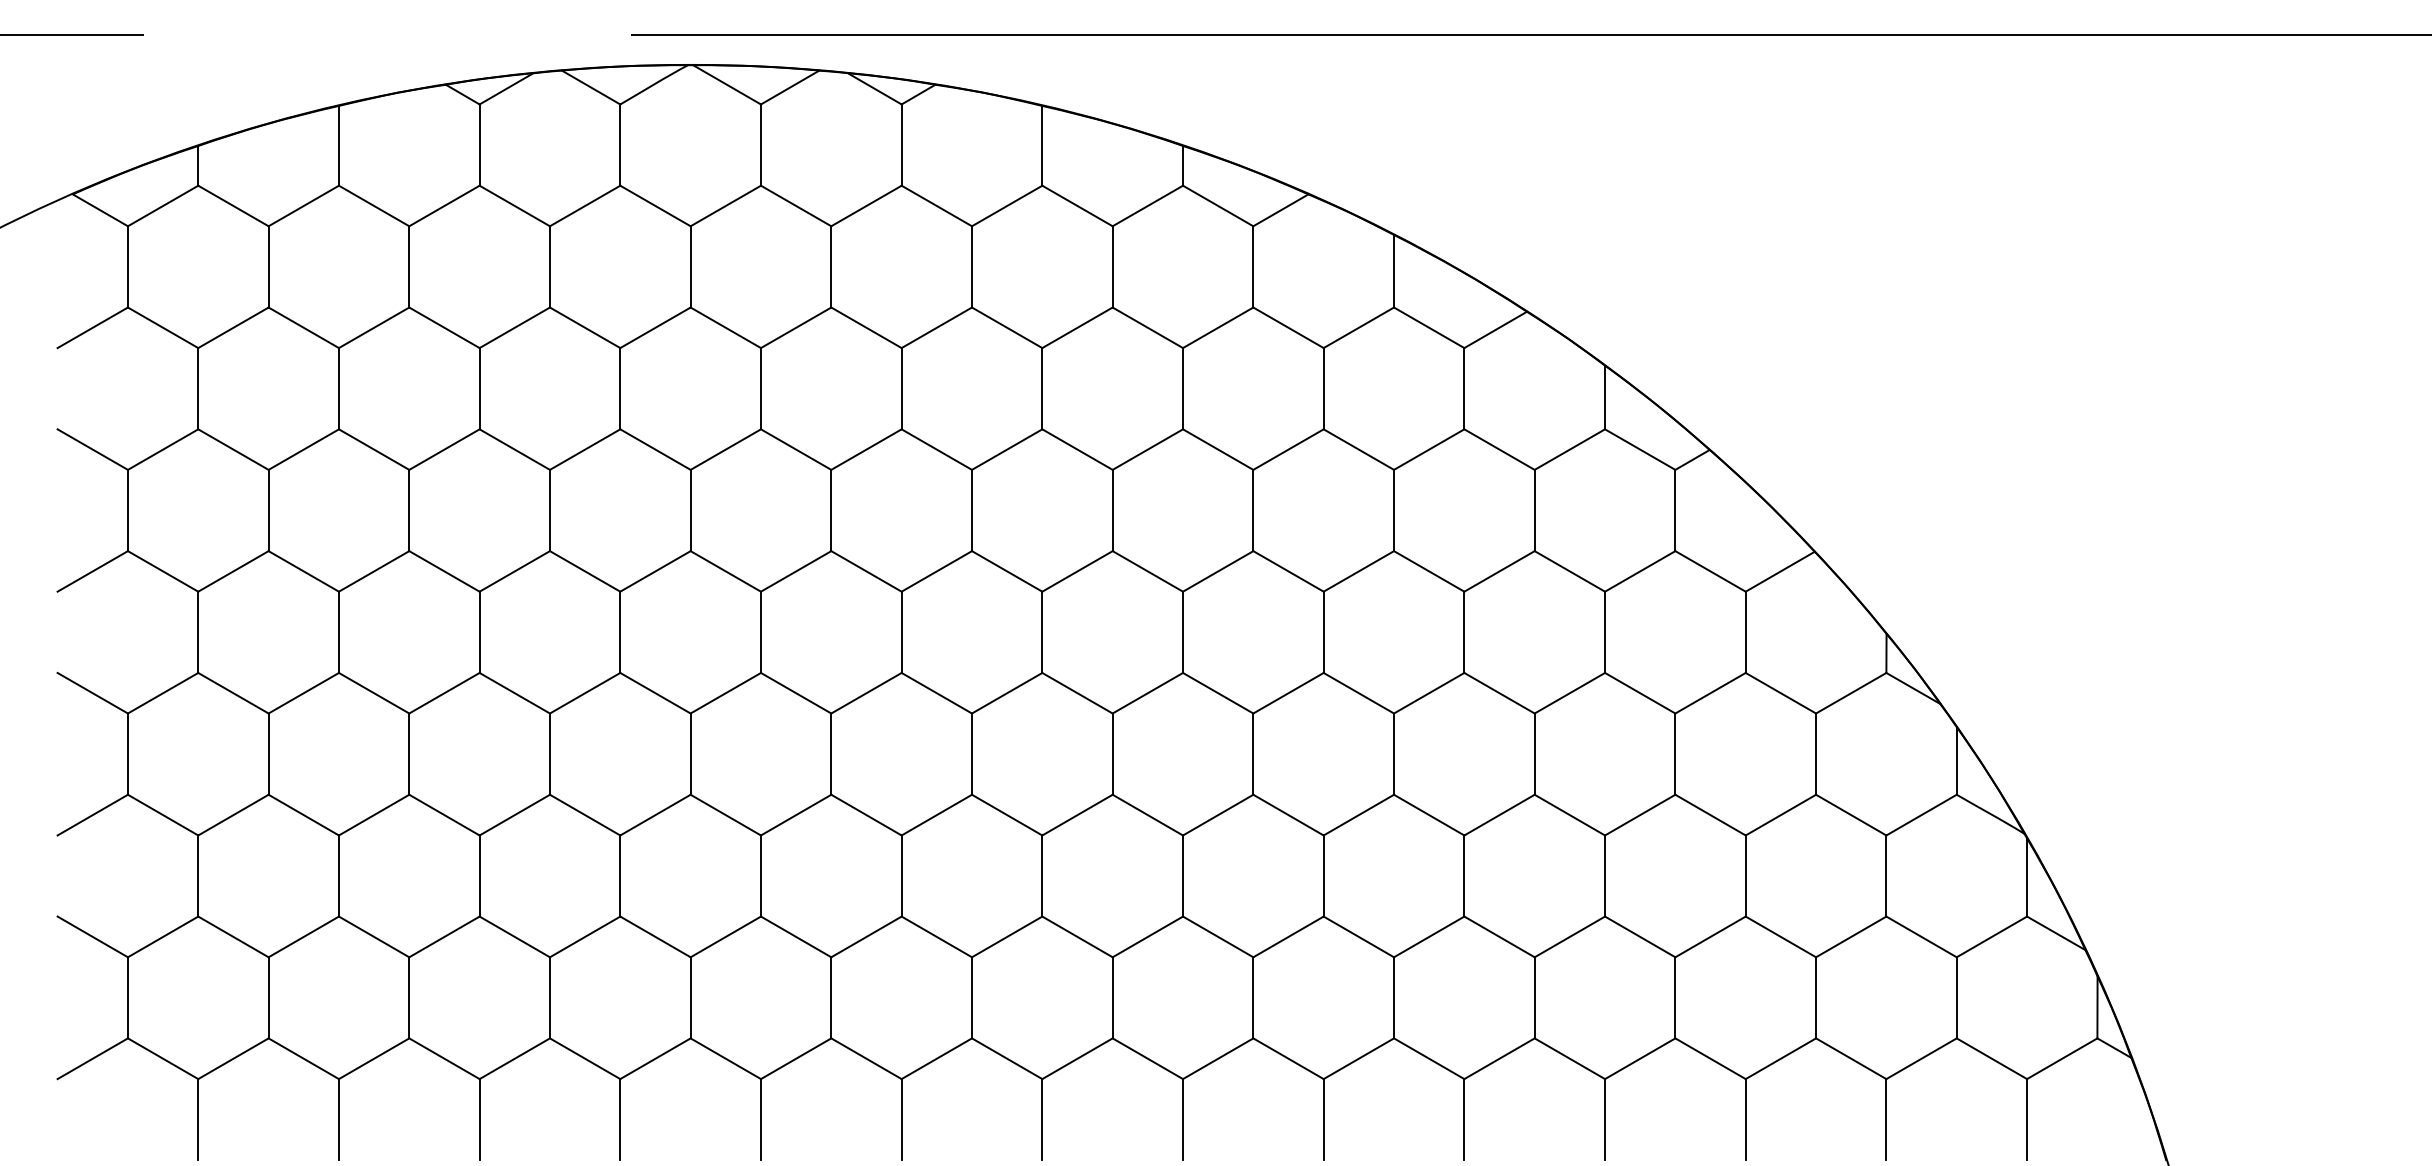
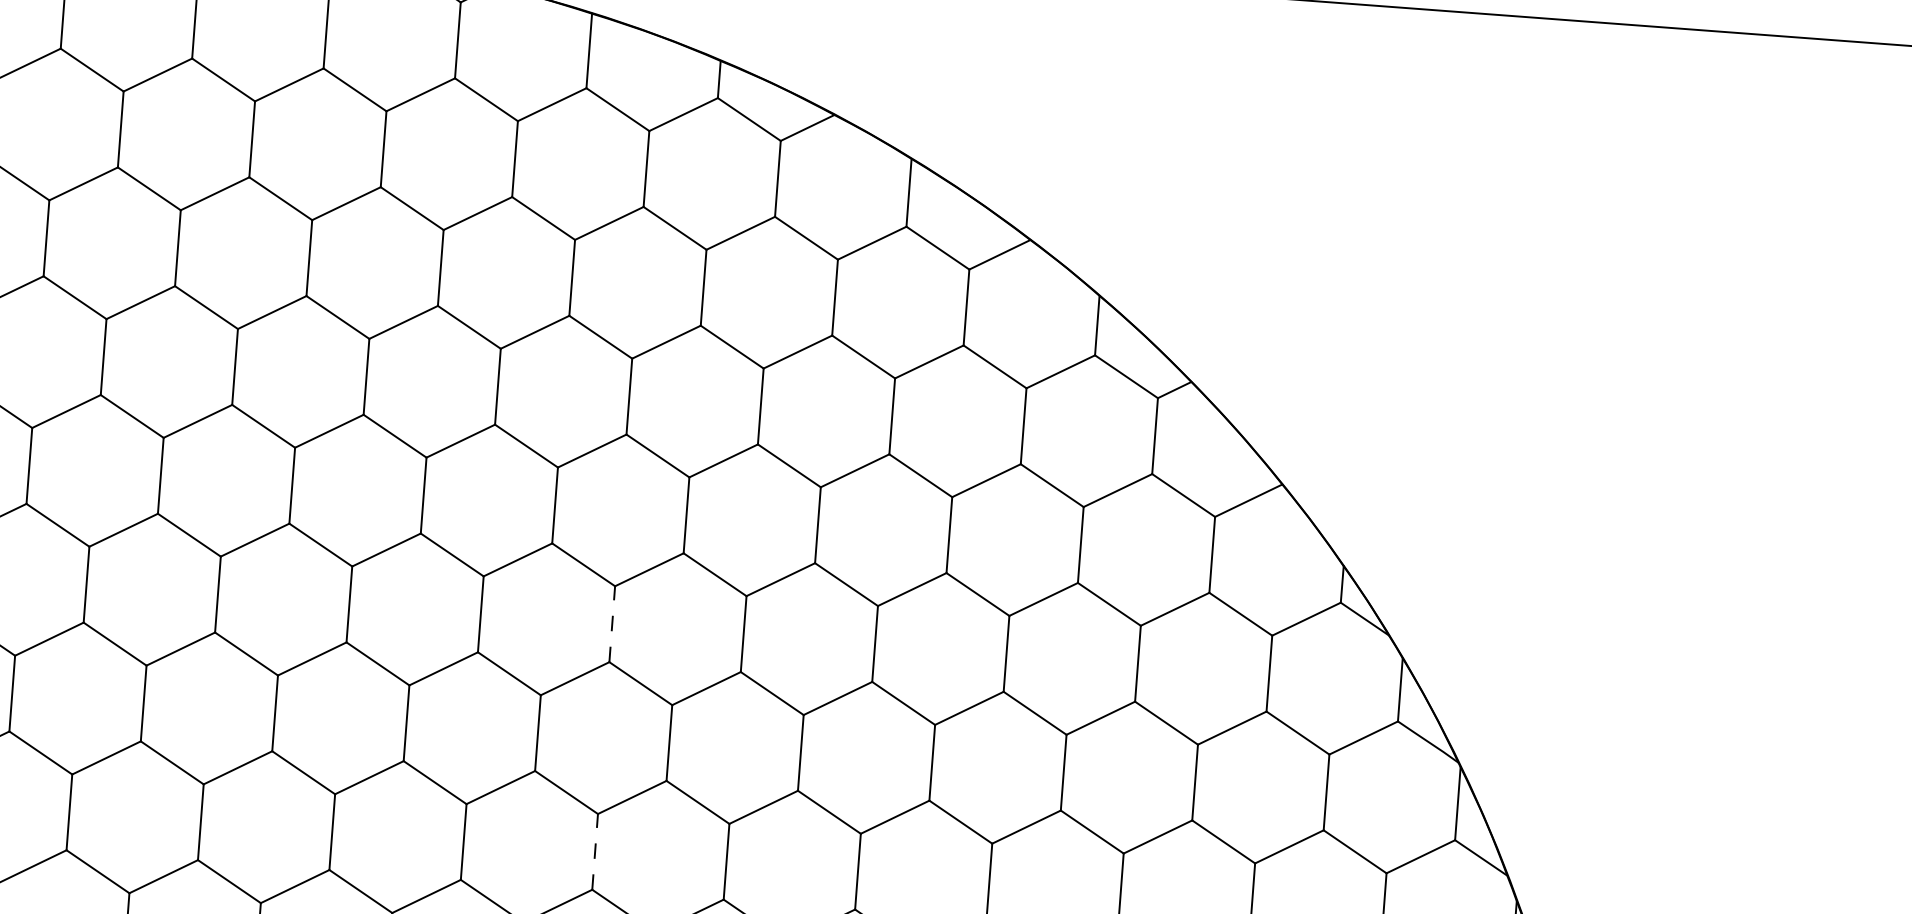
line: (1112, 754) -> (612, 624), solid -> dashed
line: (1112, 997) -> (594, 851), solid -> dashed

